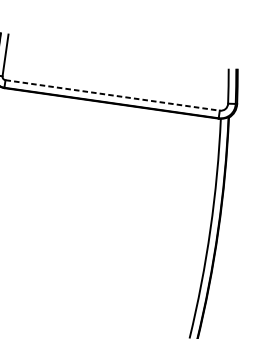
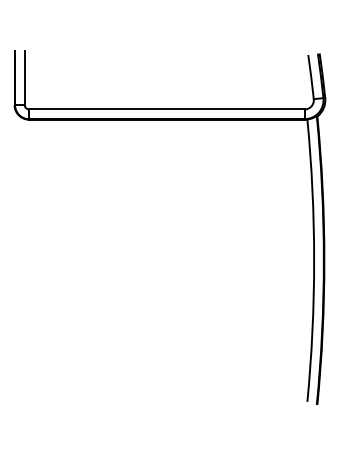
line: (112, 95) -> (166, 109), dashed -> solid

